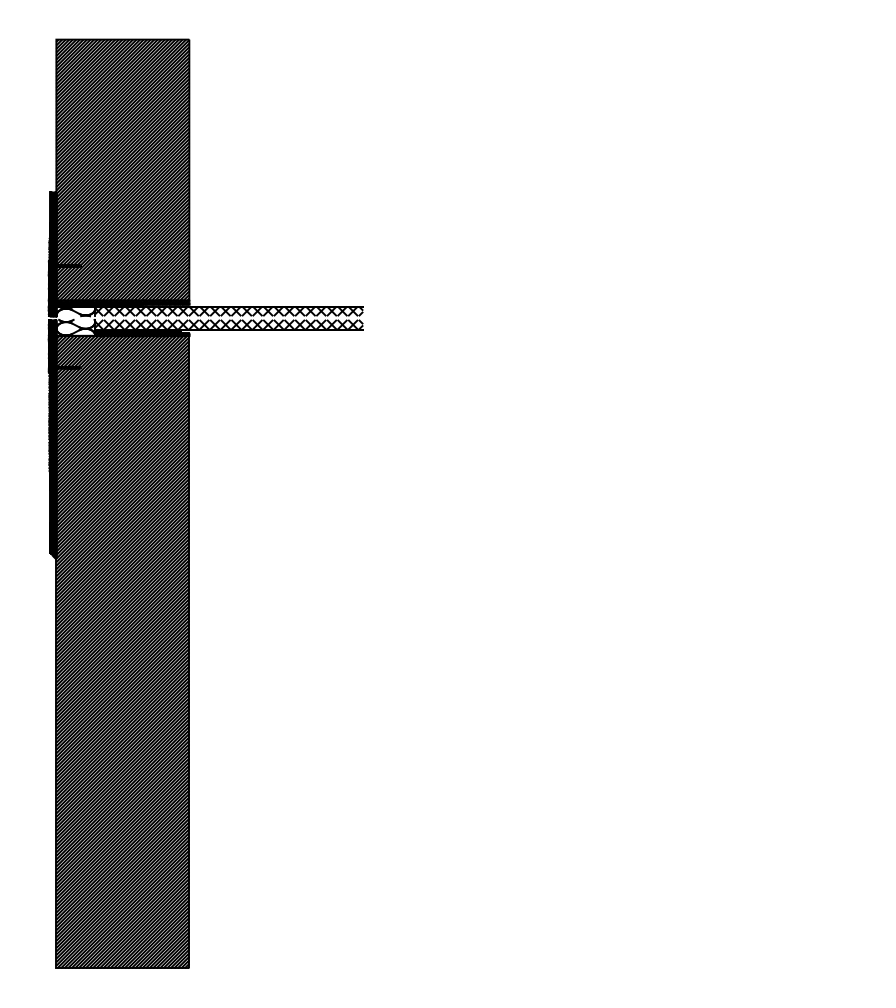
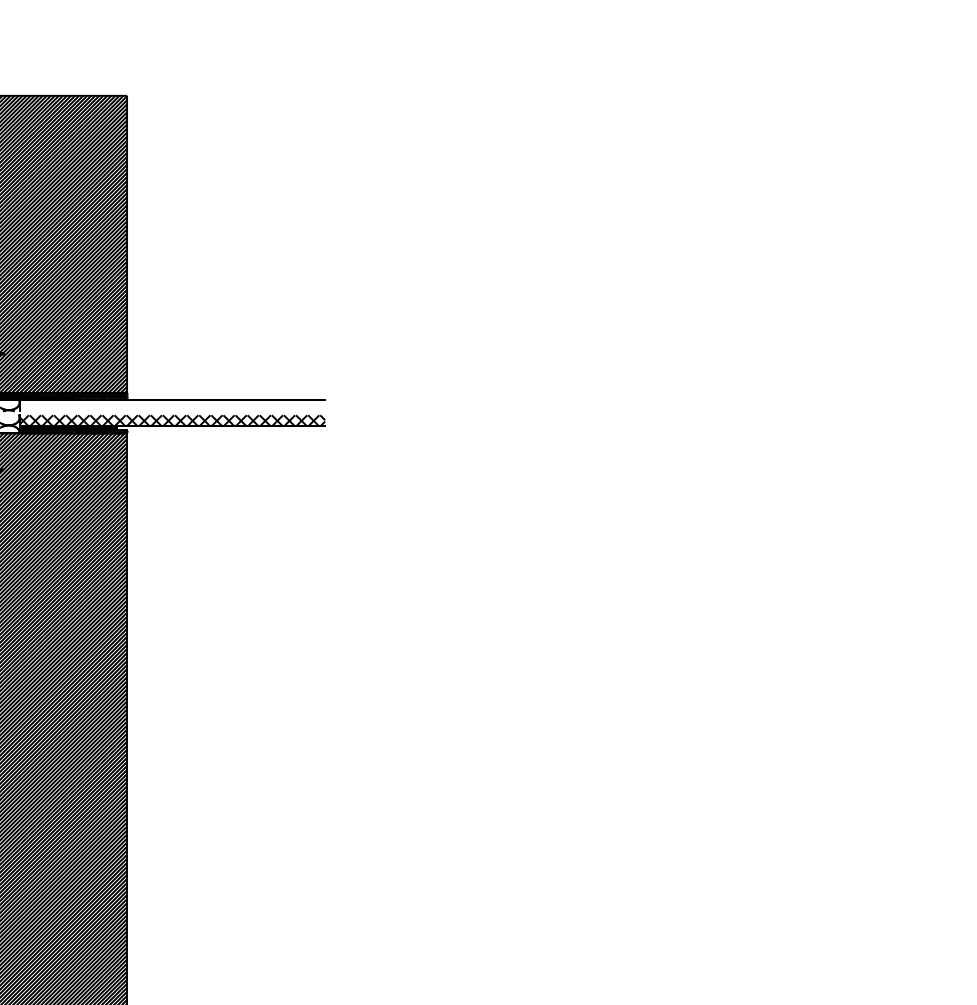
hatch: (229, 311) -> (172, 405), removed

